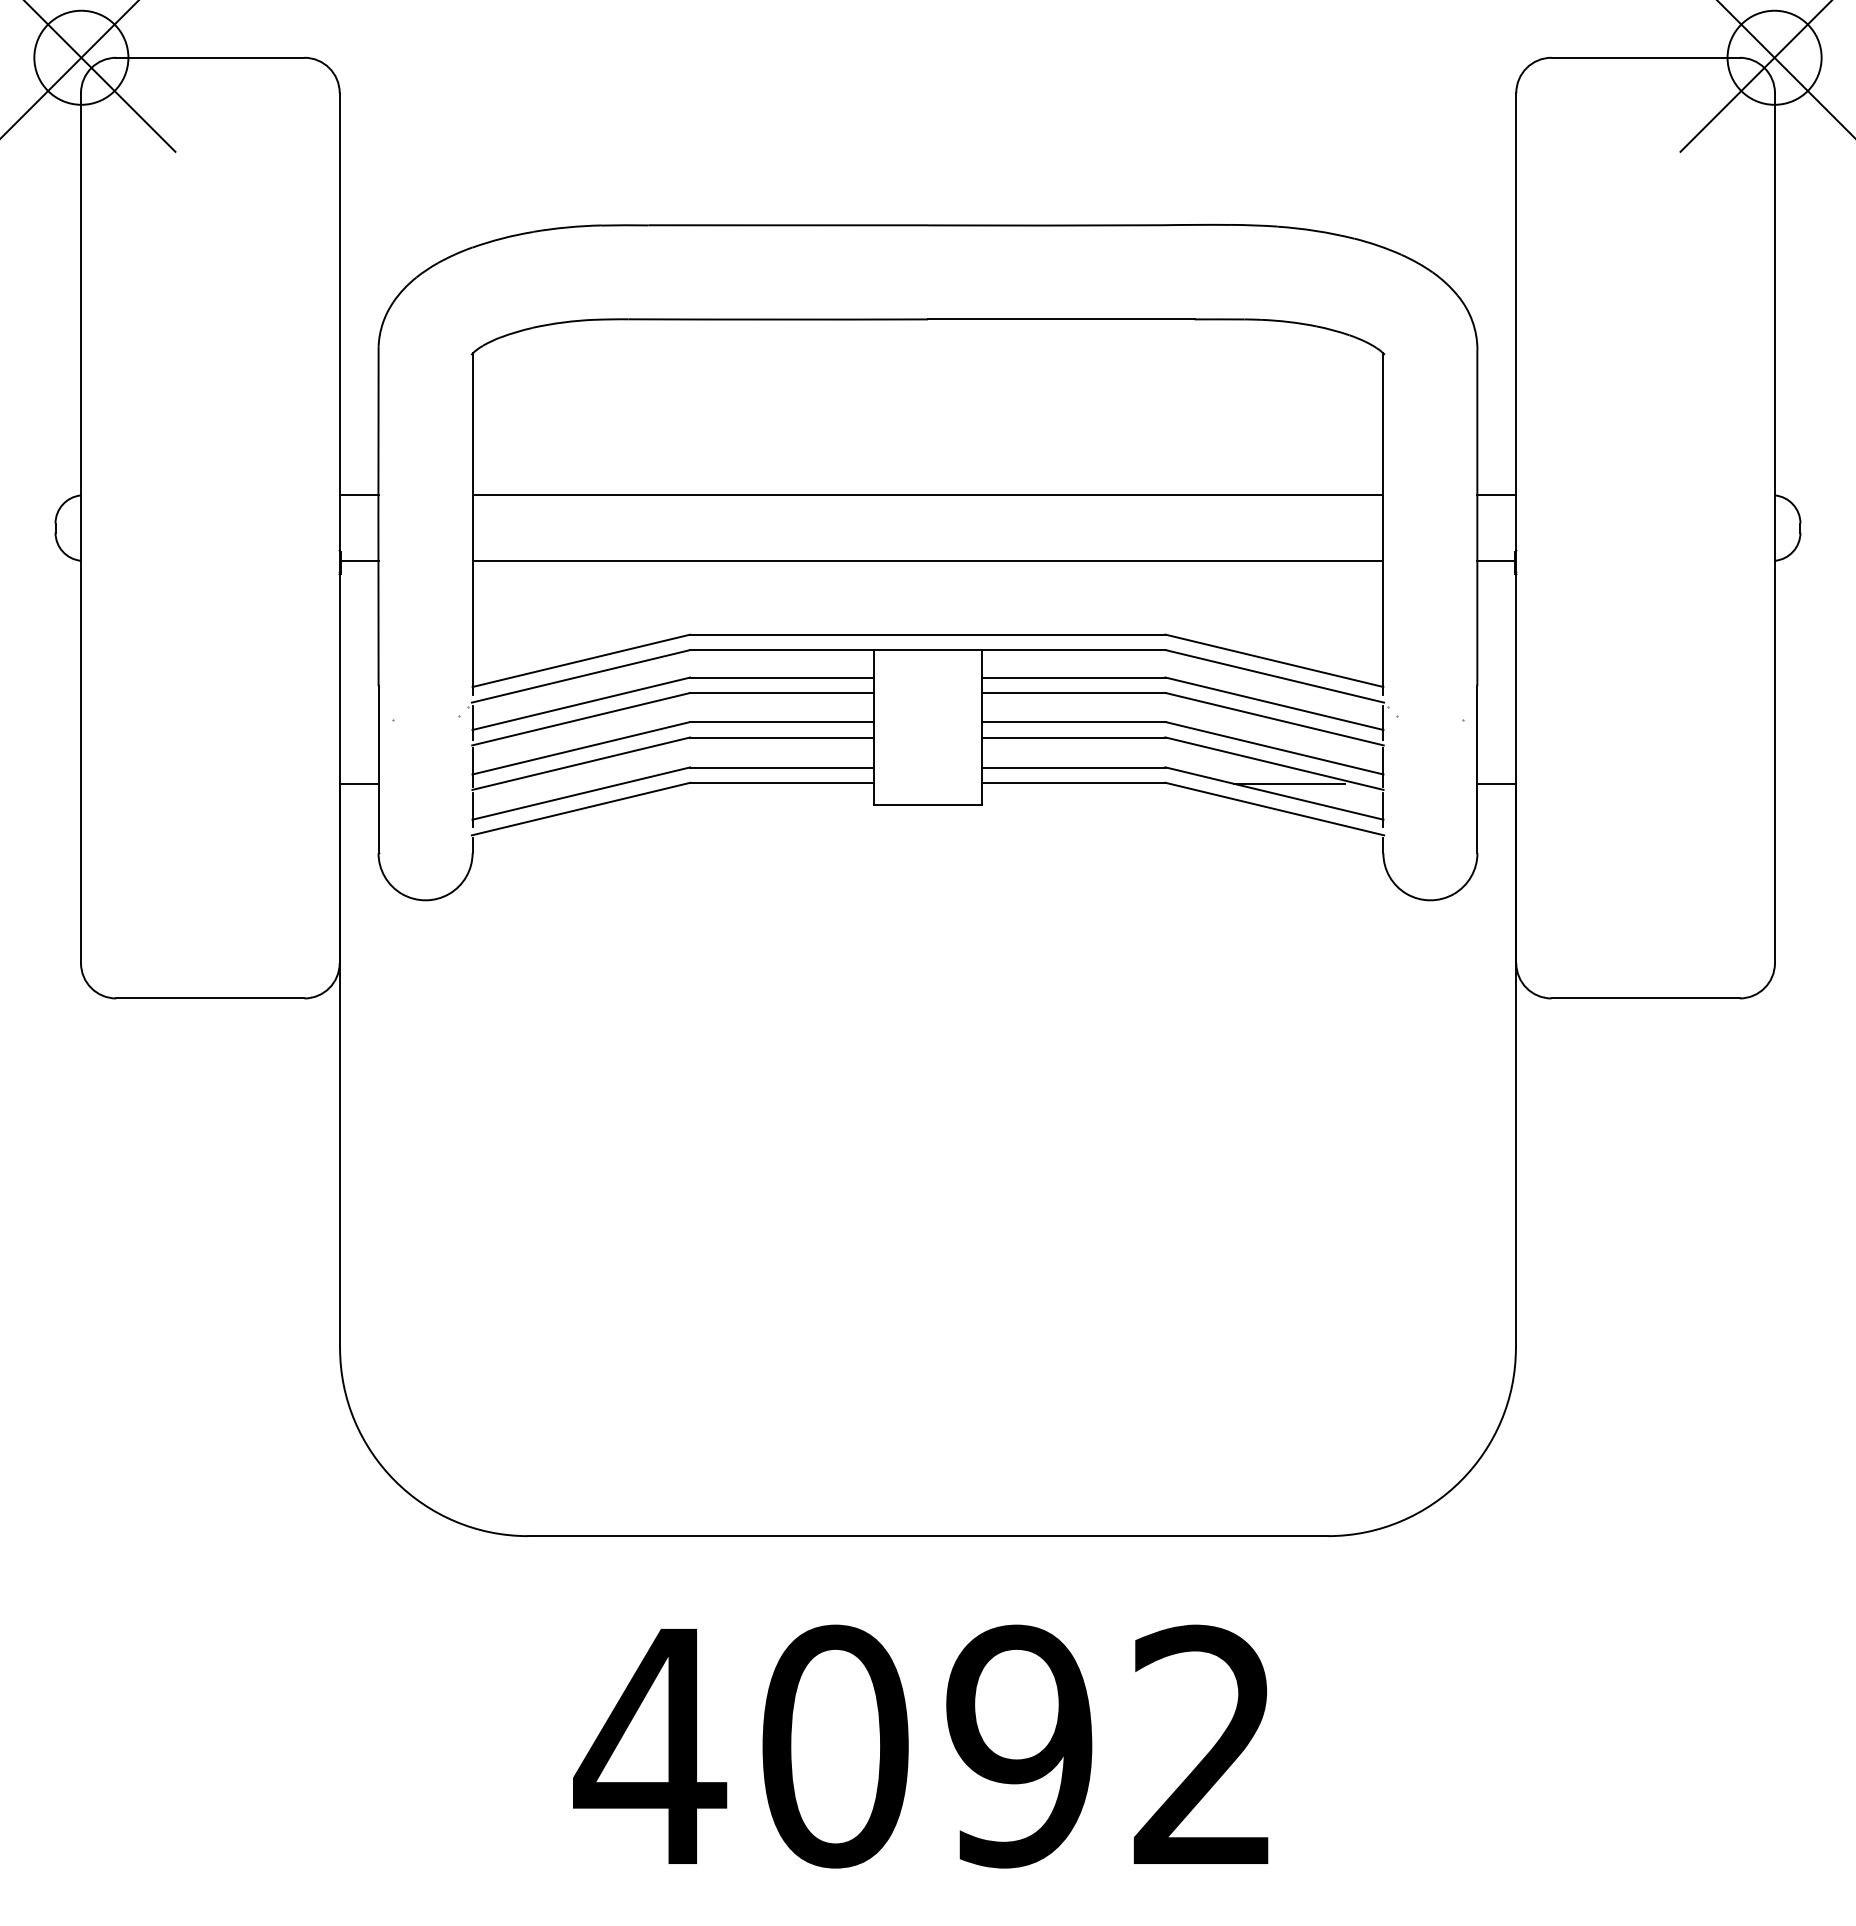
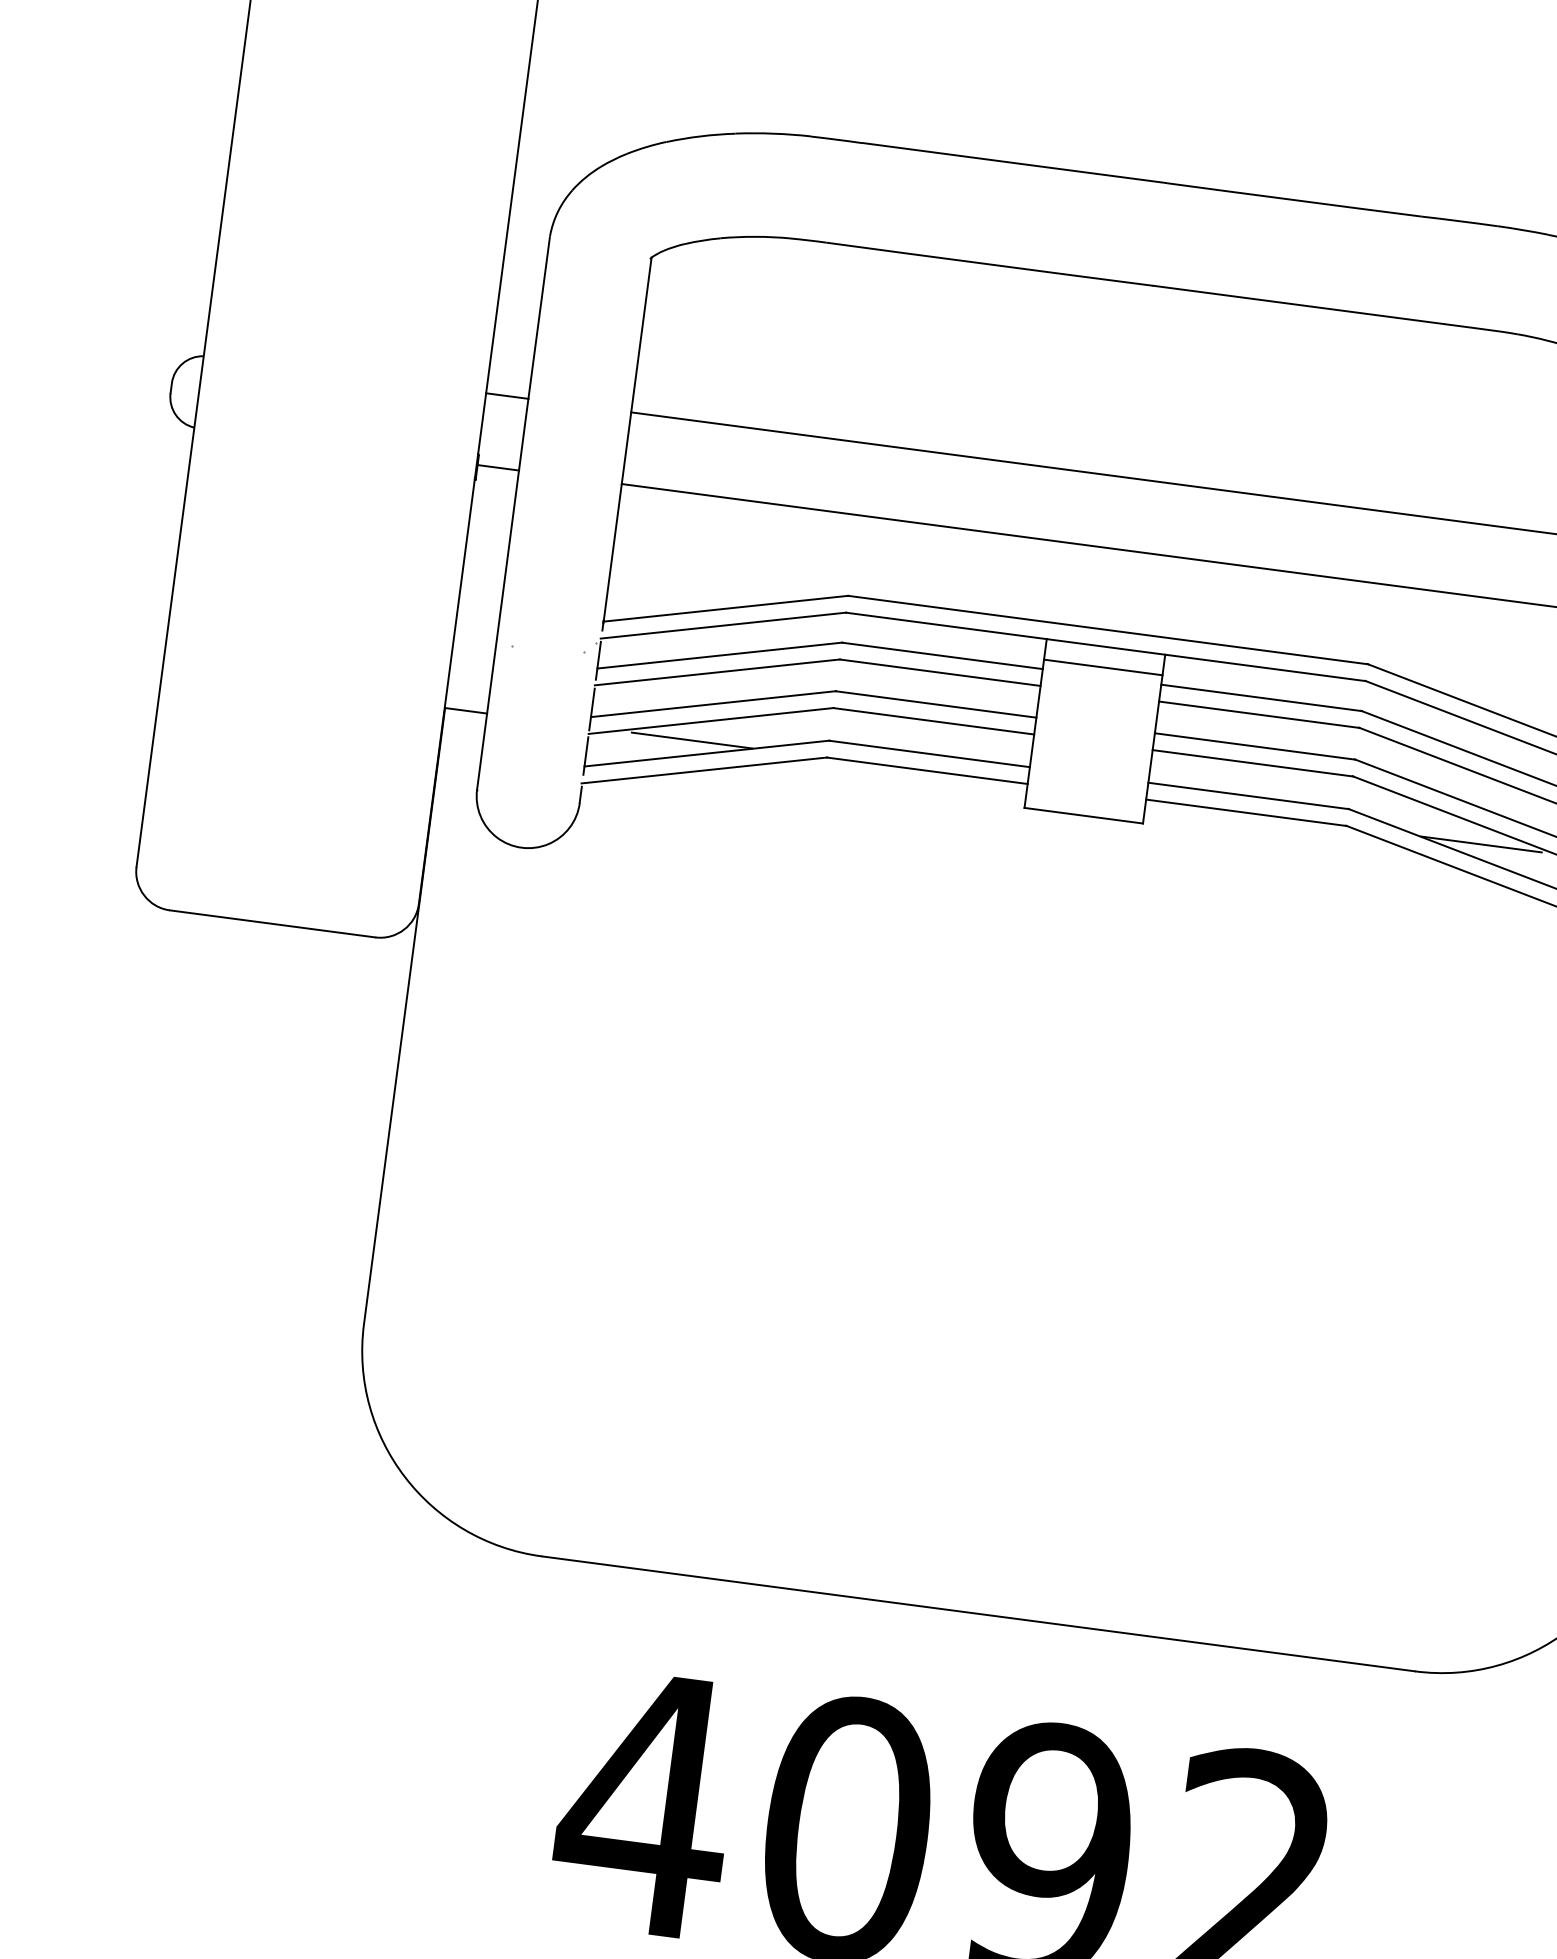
line: (927, 669) -> (1102, 667), added
line: (566, 783) -> (692, 740), added

